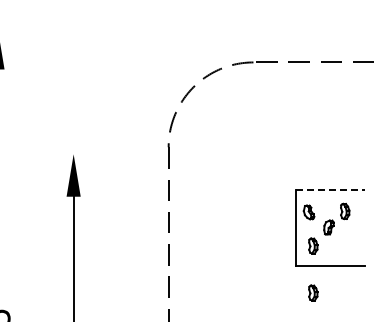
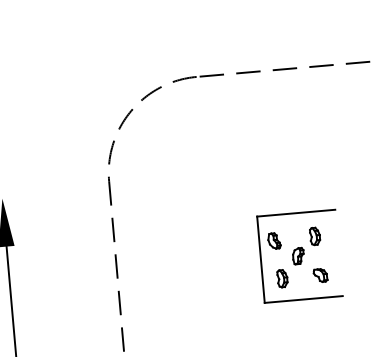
line: (330, 189) -> (296, 213), dashed -> solid
part: (346, 246) -> (320, 275), added
part: (313, 292) -> (287, 331), removed

